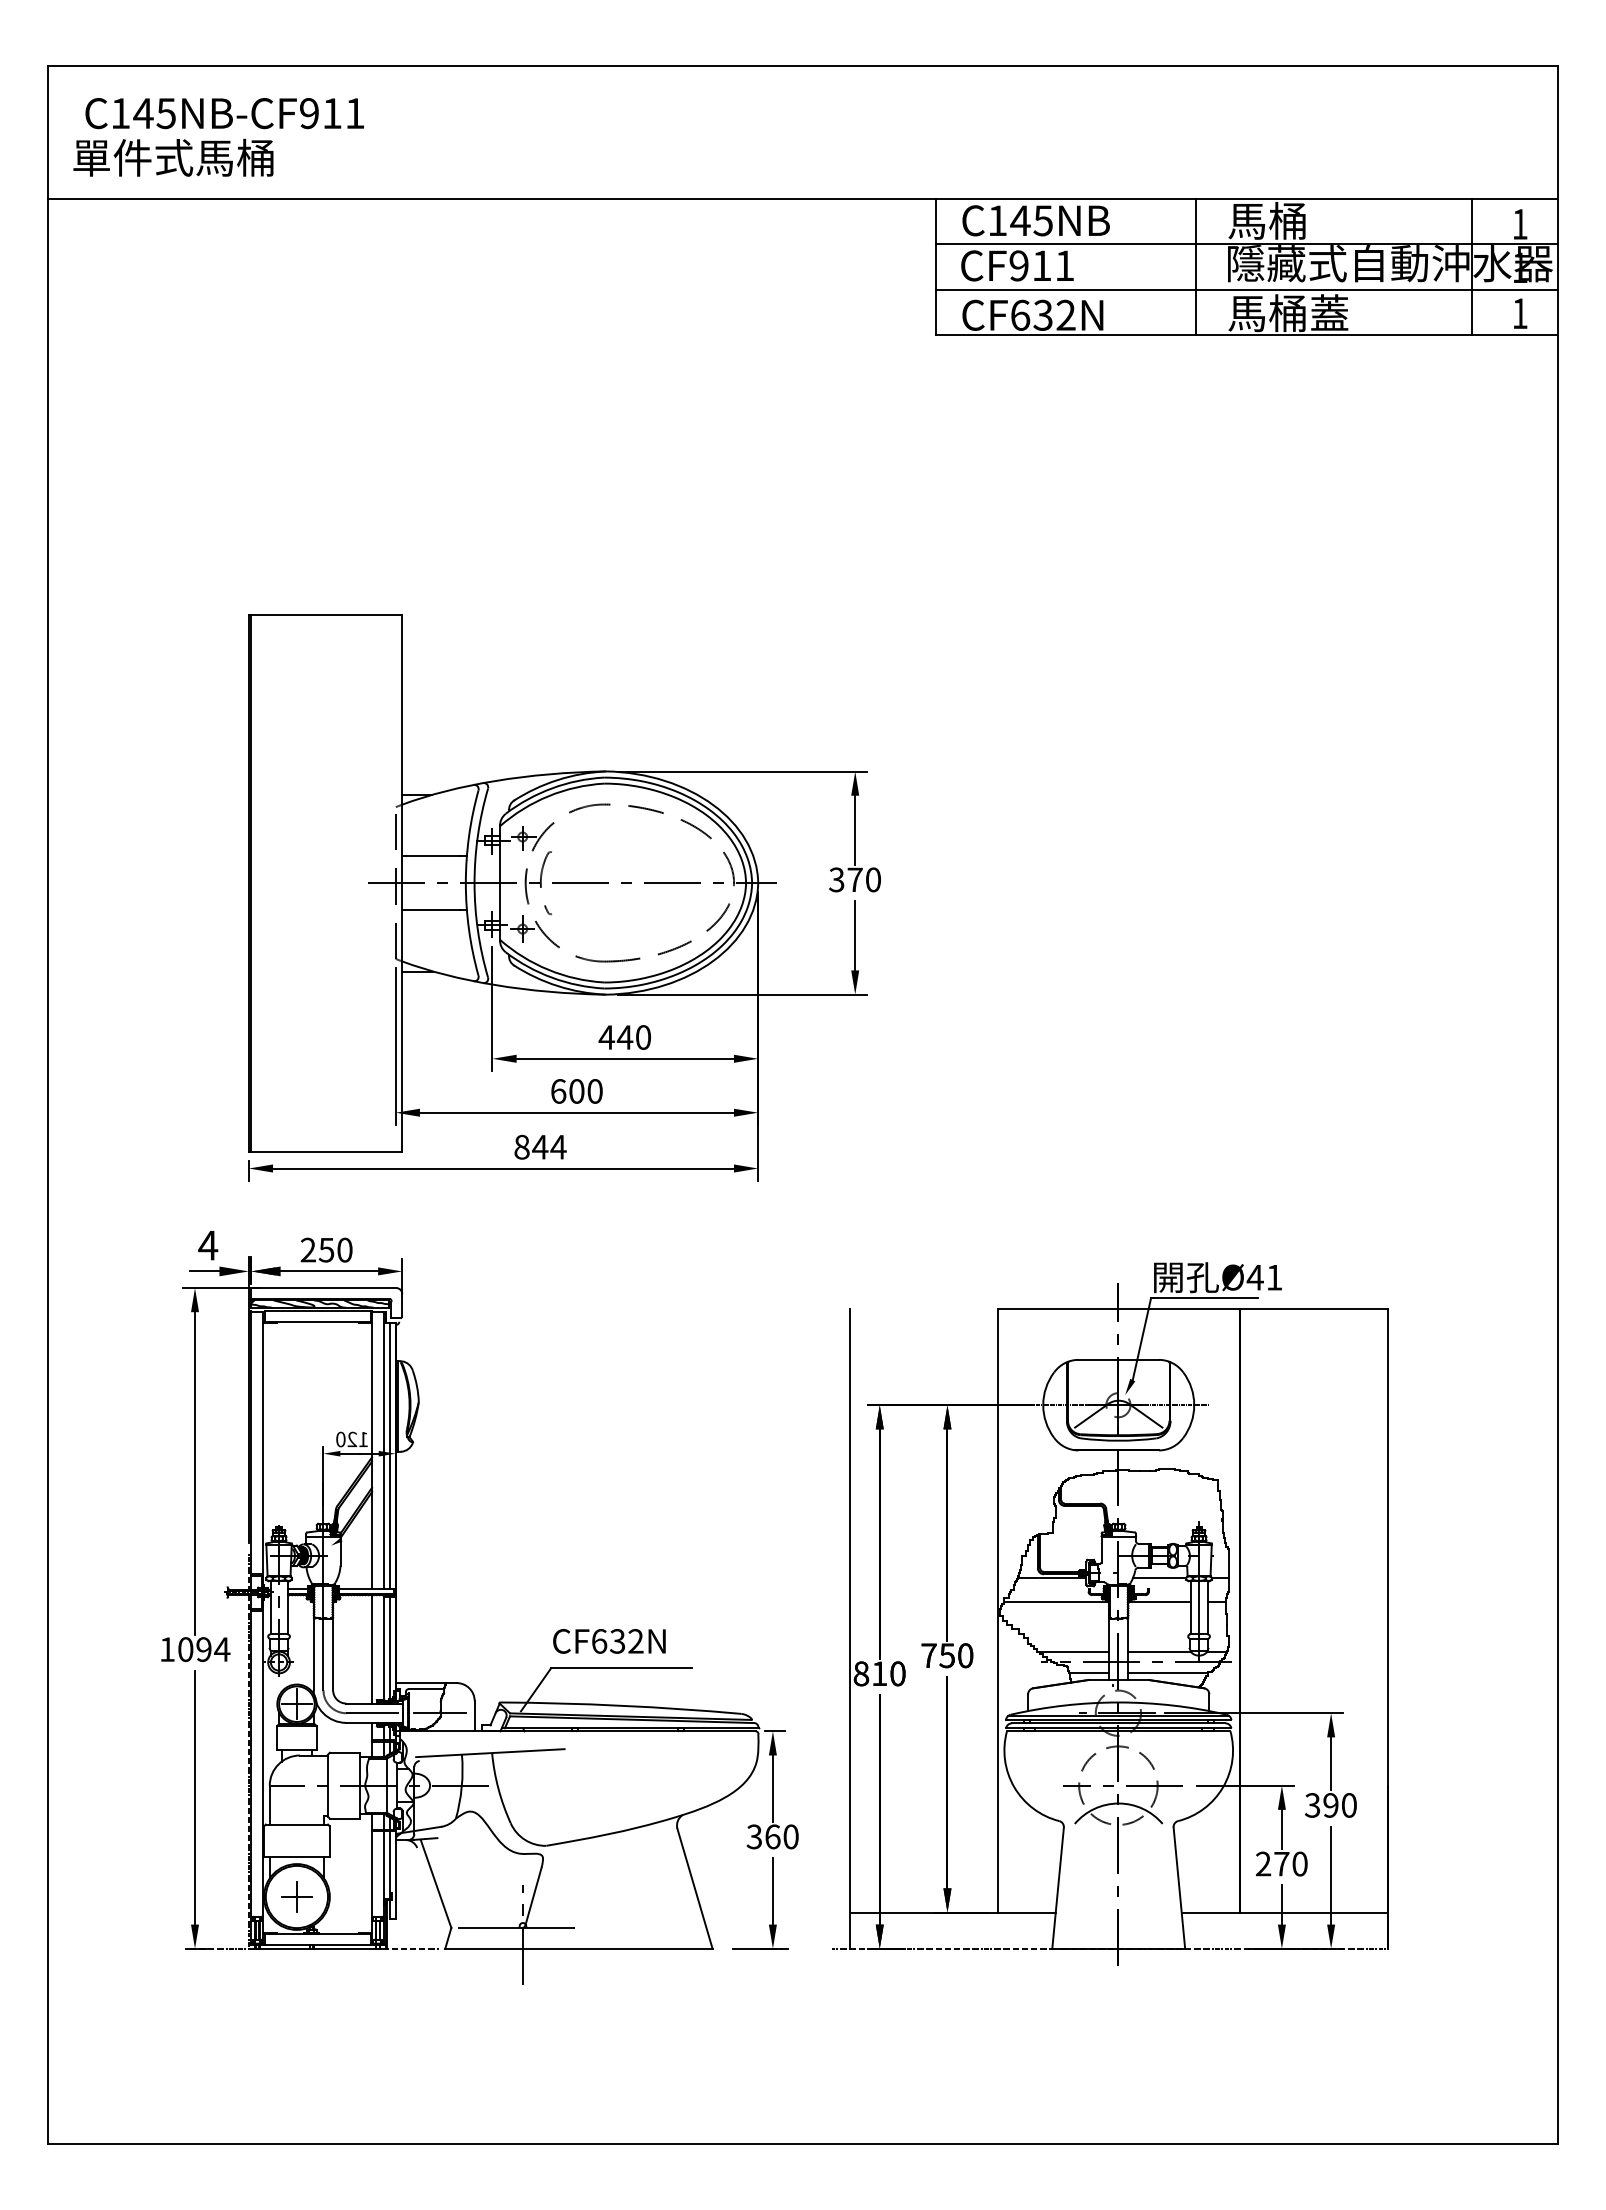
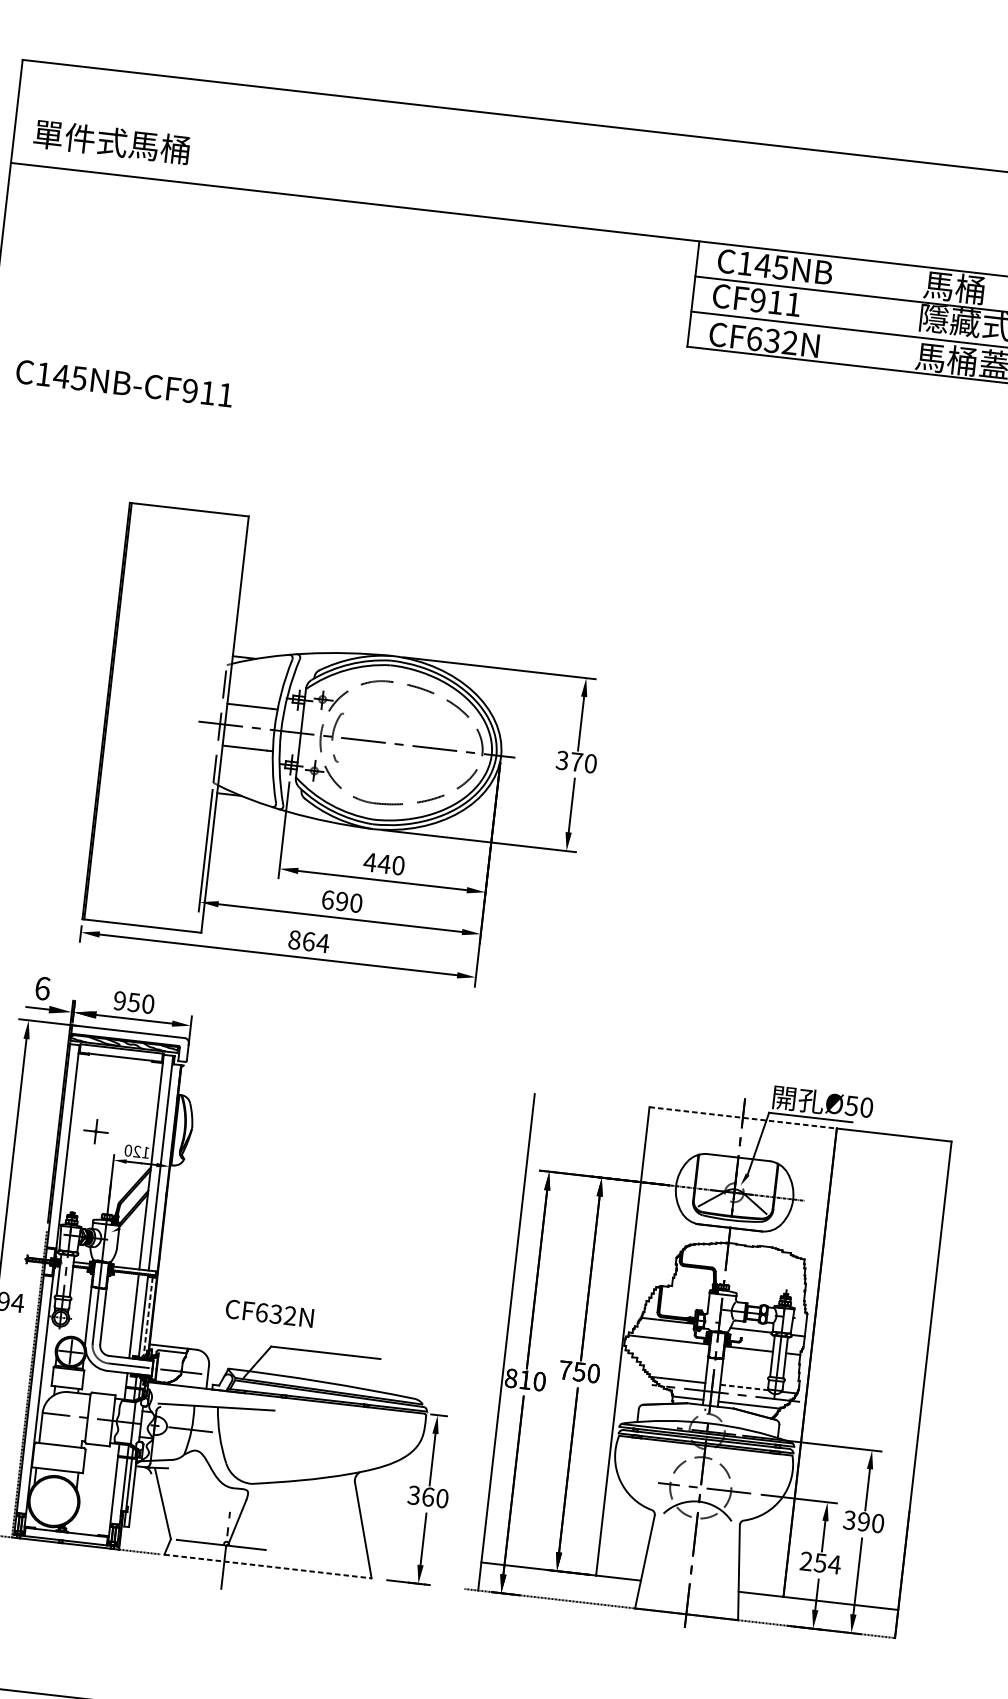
text: (224, 113) -> (124, 383), moved
line: (1195, 267) -> (894, 317), removed
text: (576, 1091) -> (341, 901), 600 -> 690
text: (540, 1146) -> (309, 941), 844 -> 864
text: (208, 1245) -> (42, 988), 4 -> 6
text: (307, 1250) -> (119, 1001), 250 -> 950
text: (1264, 1277) -> (858, 1106), Ø41 -> Ø50
line: (1118, 1308) -> (742, 1117), solid -> dashed
line: (390, 1456) -> (165, 1168), removed
text: (609, 1641) -> (269, 1313), moved
line: (390, 1648) -> (148, 1317), solid -> dashed
line: (1159, 1651) -> (744, 1387), solid -> dashed
text: (1290, 1863) -> (827, 1563), 270 -> 254
part: (296, 1896) -> (95, 1131), moved
line: (578, 1948) -> (267, 1566), solid -> dashed

